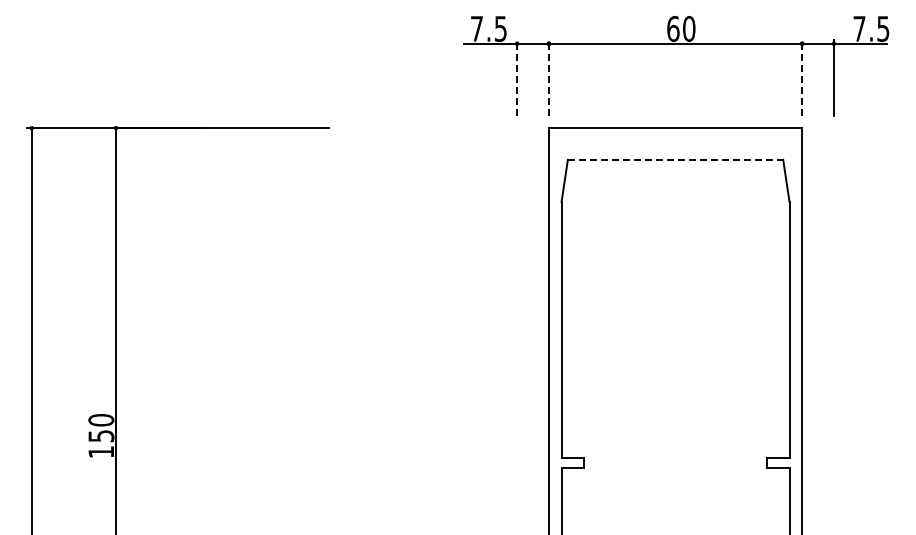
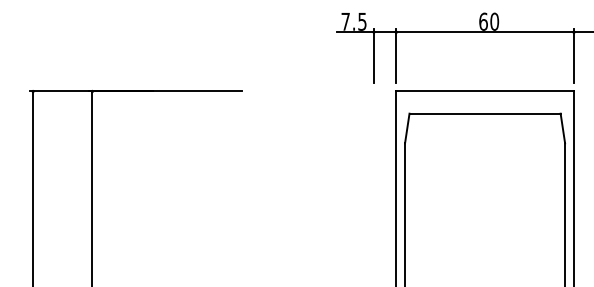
line: (517, 77) -> (374, 55), dashed -> solid
line: (548, 77) -> (395, 55), dashed -> solid
line: (802, 77) -> (574, 55), dashed -> solid
line: (675, 159) -> (485, 113), dashed -> solid

